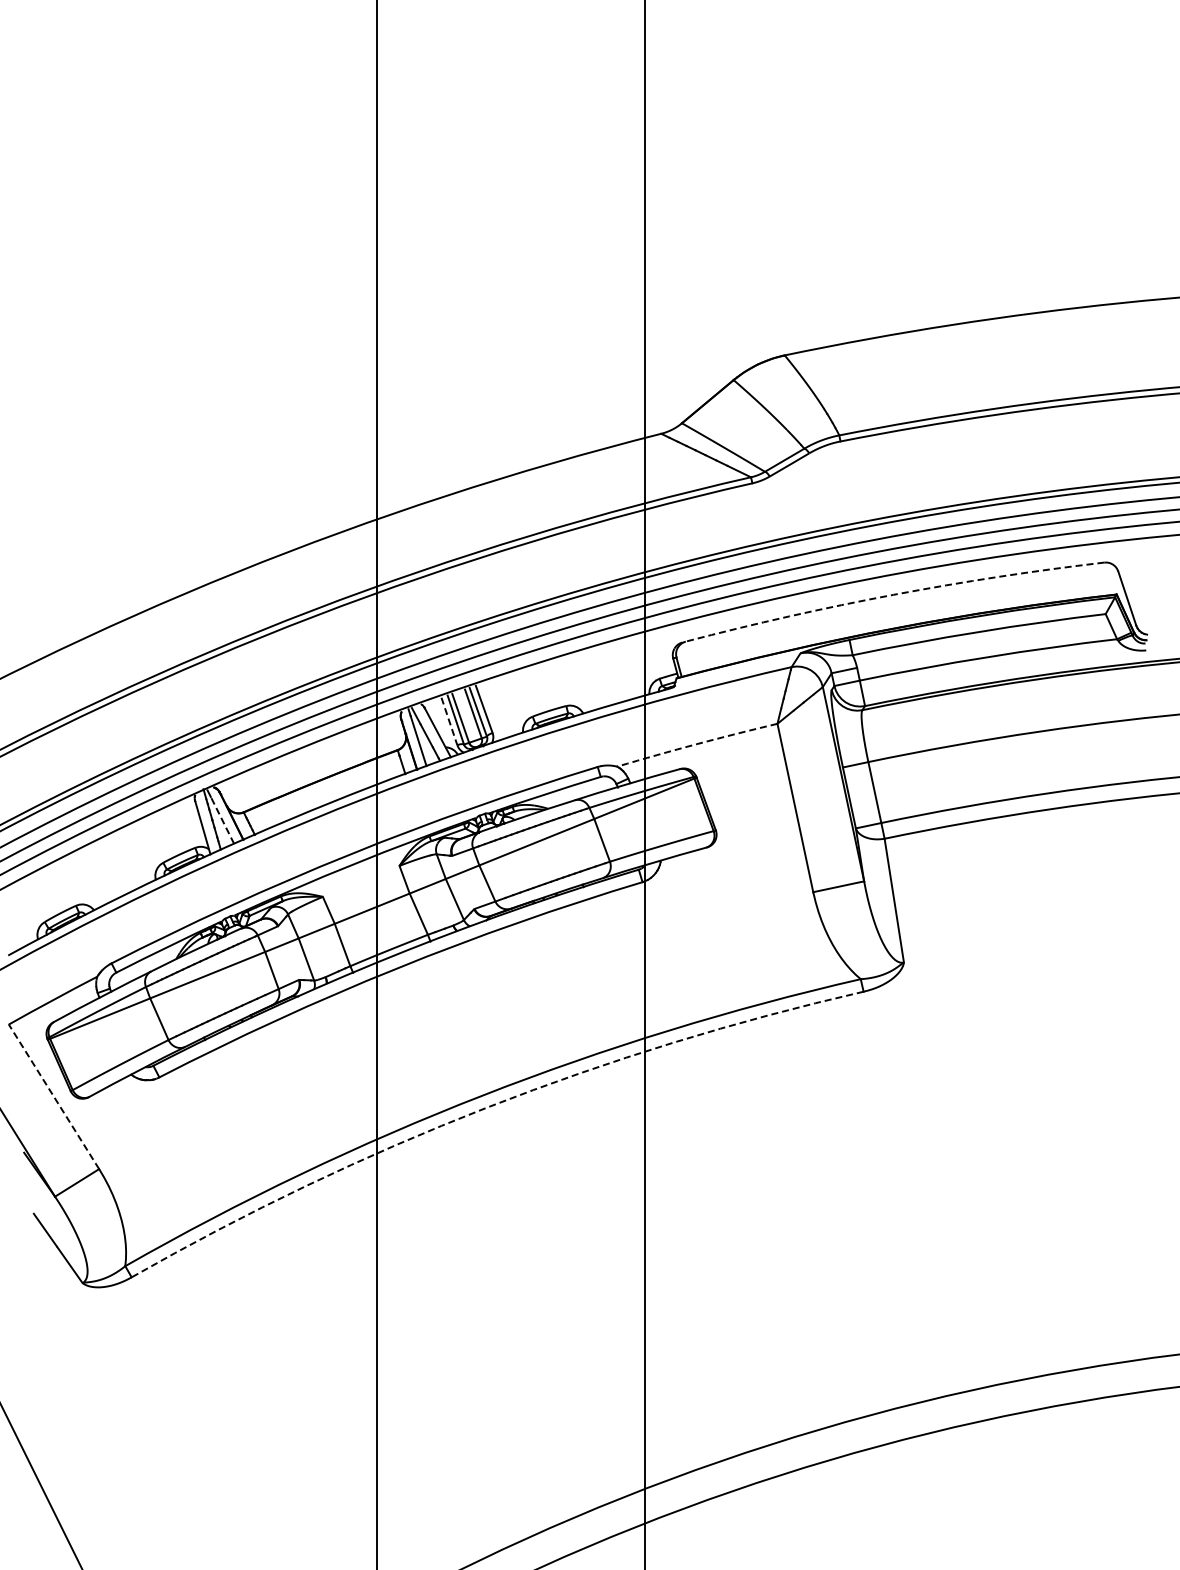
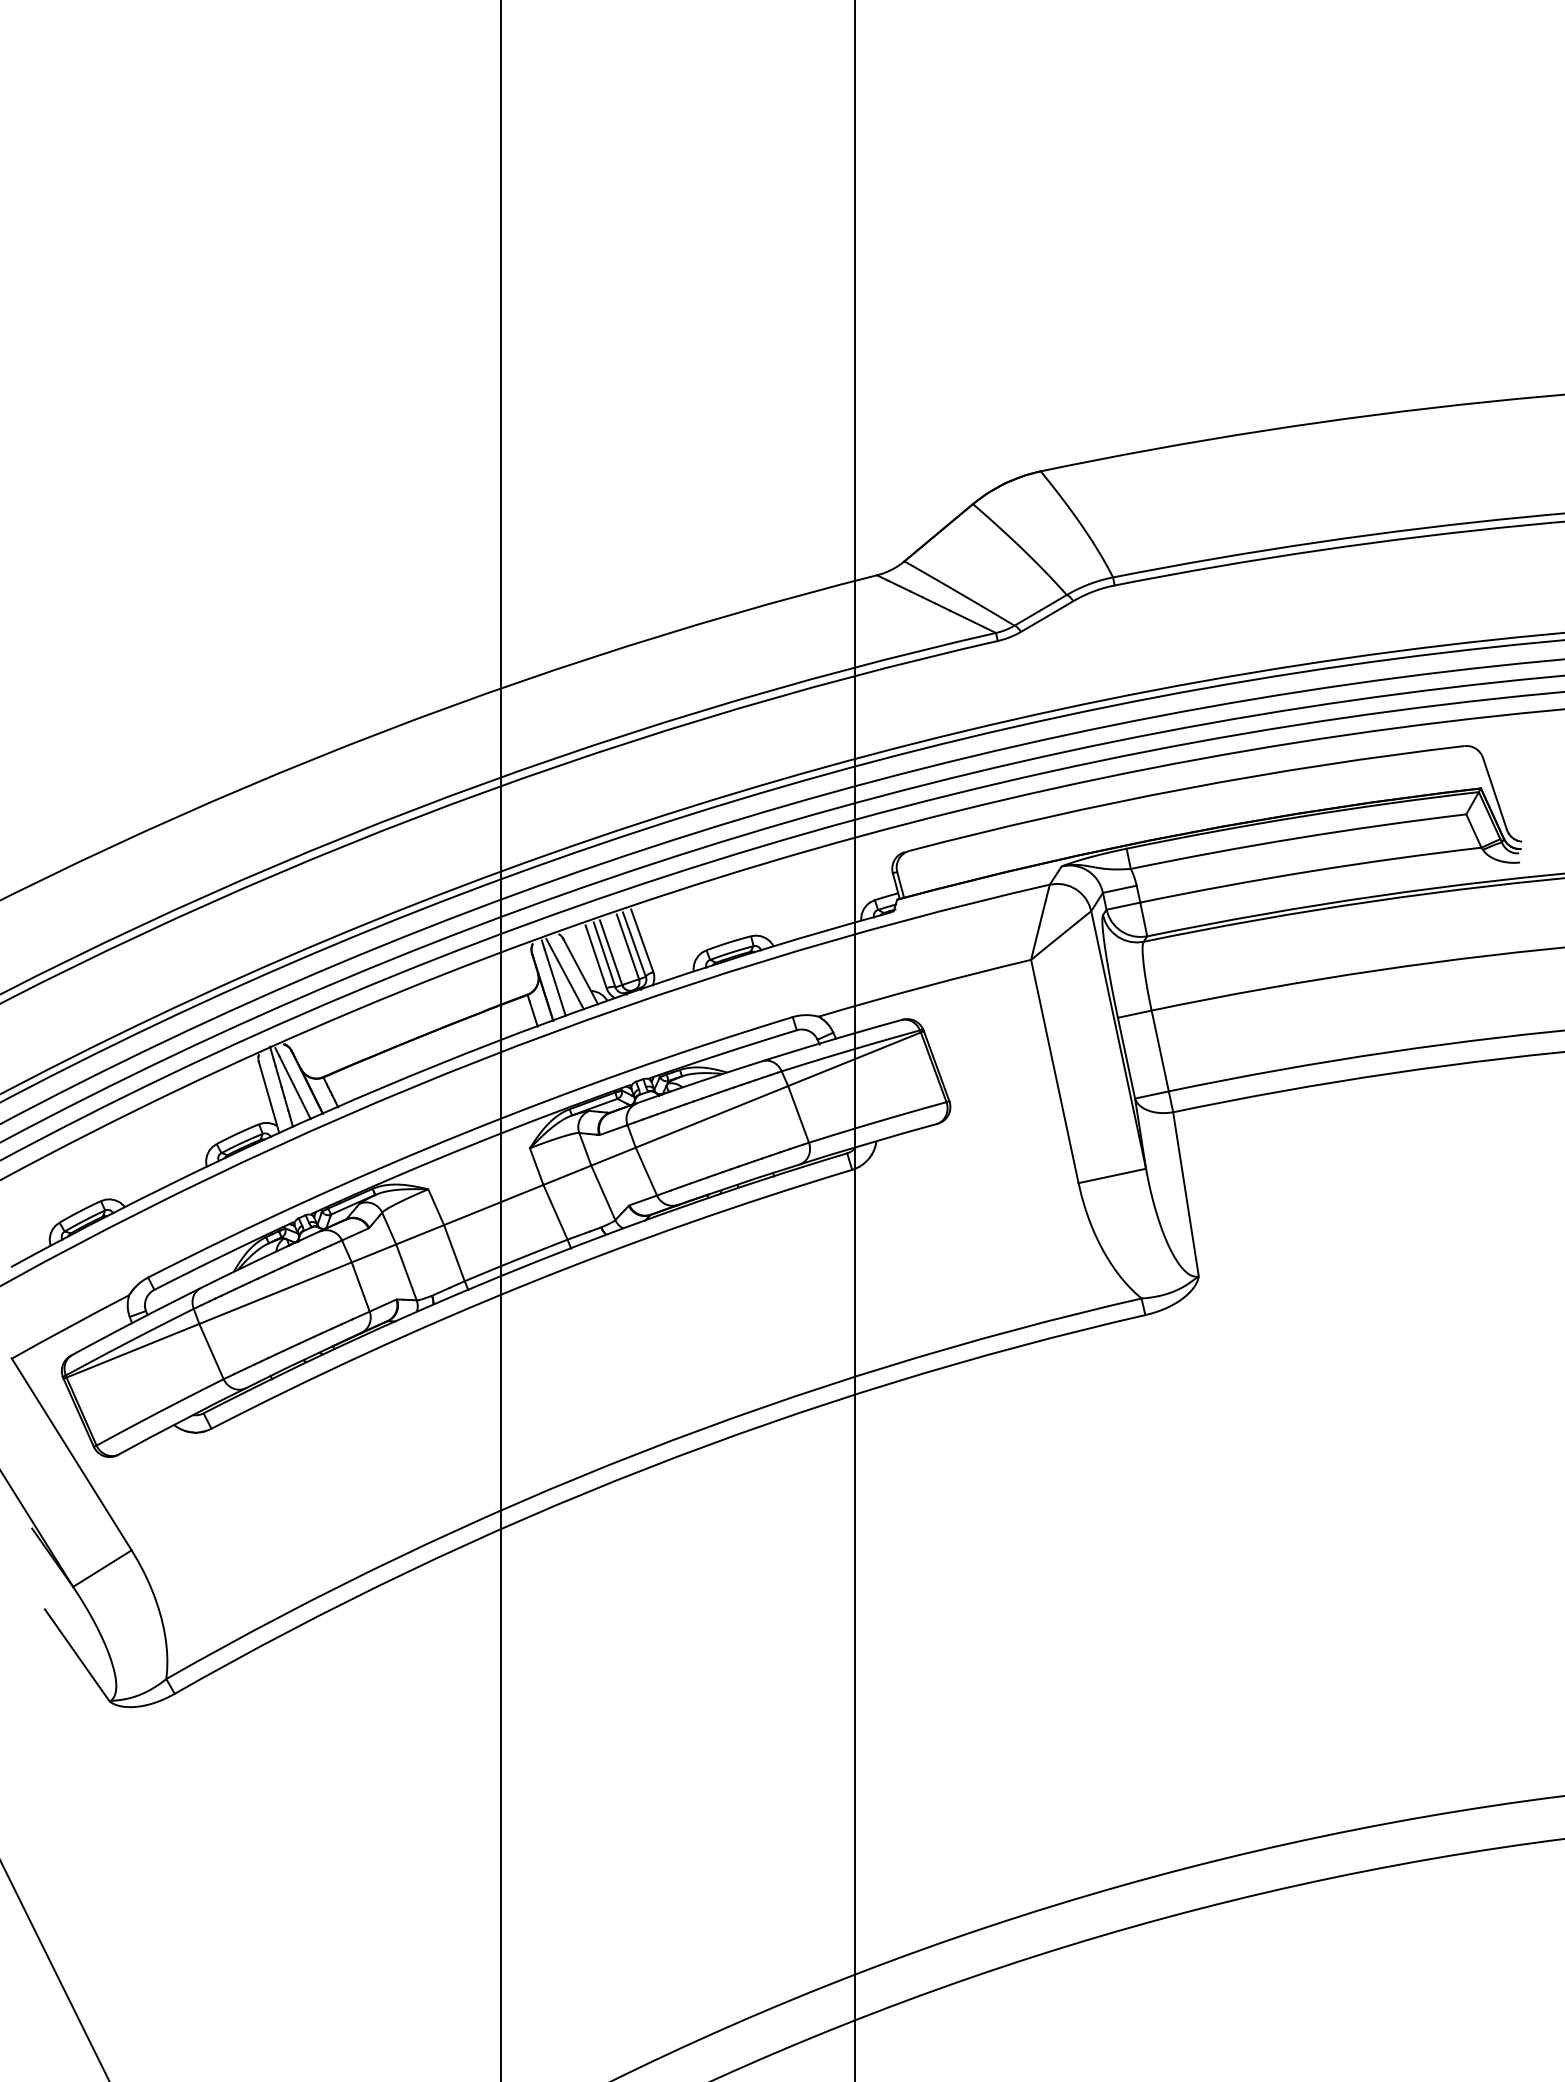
arc: (893, 594) -> (1184, 788), dashed -> solid
line: (449, 721) -> (596, 956), dashed -> solid
arc: (697, 744) -> (925, 987), dashed -> solid
line: (222, 819) -> (295, 1086), dashed -> solid
line: (53, 1096) -> (71, 1454), dashed -> solid
arc: (487, 1107) -> (646, 1468), dashed -> solid

